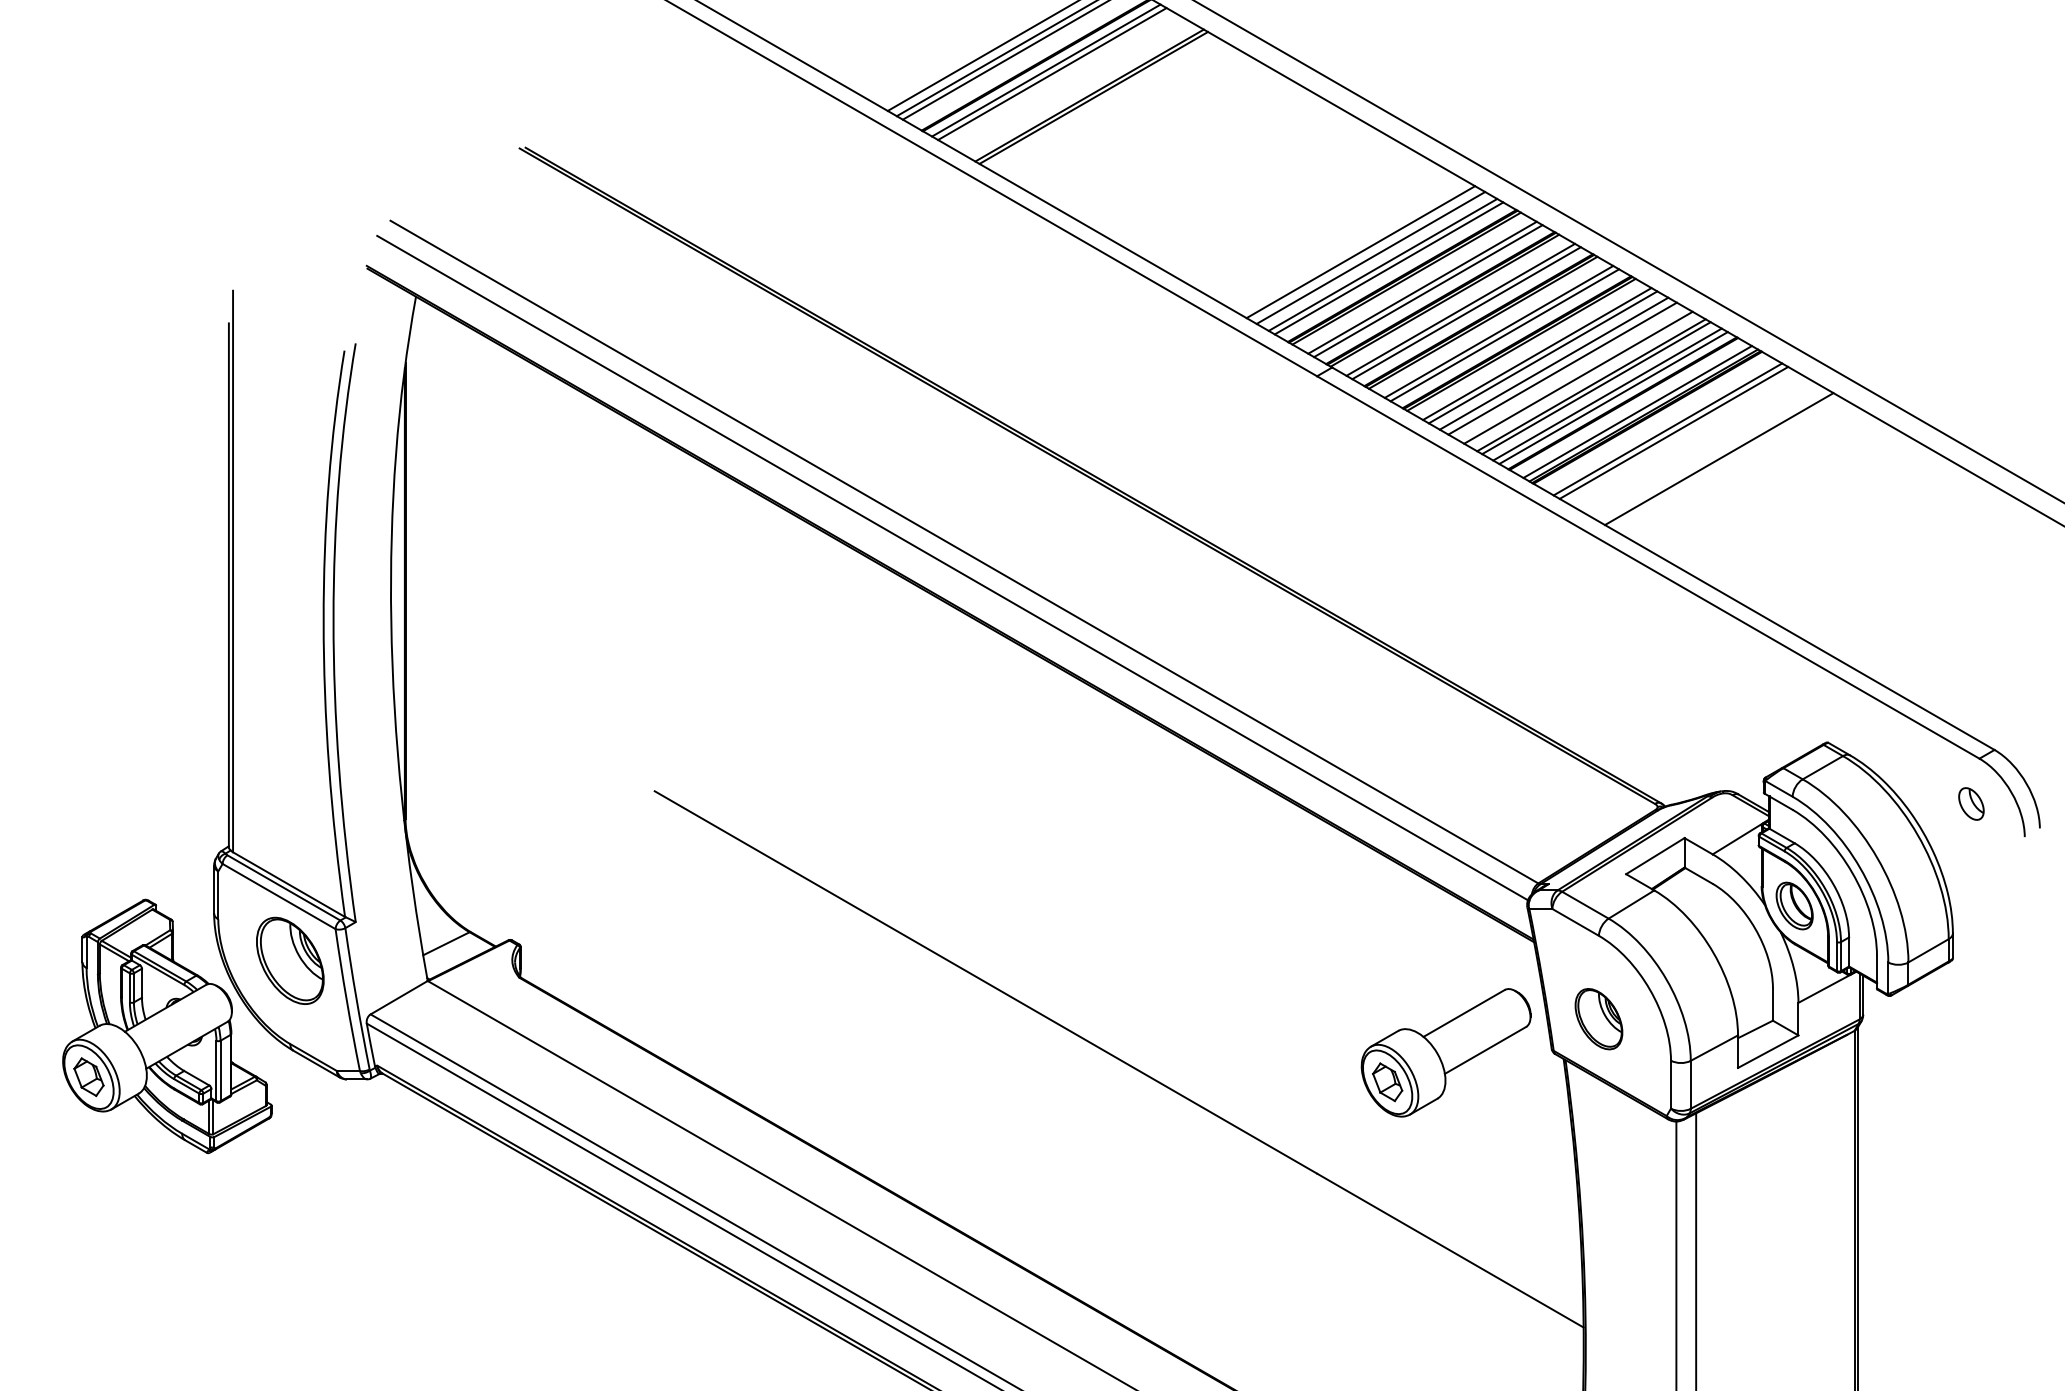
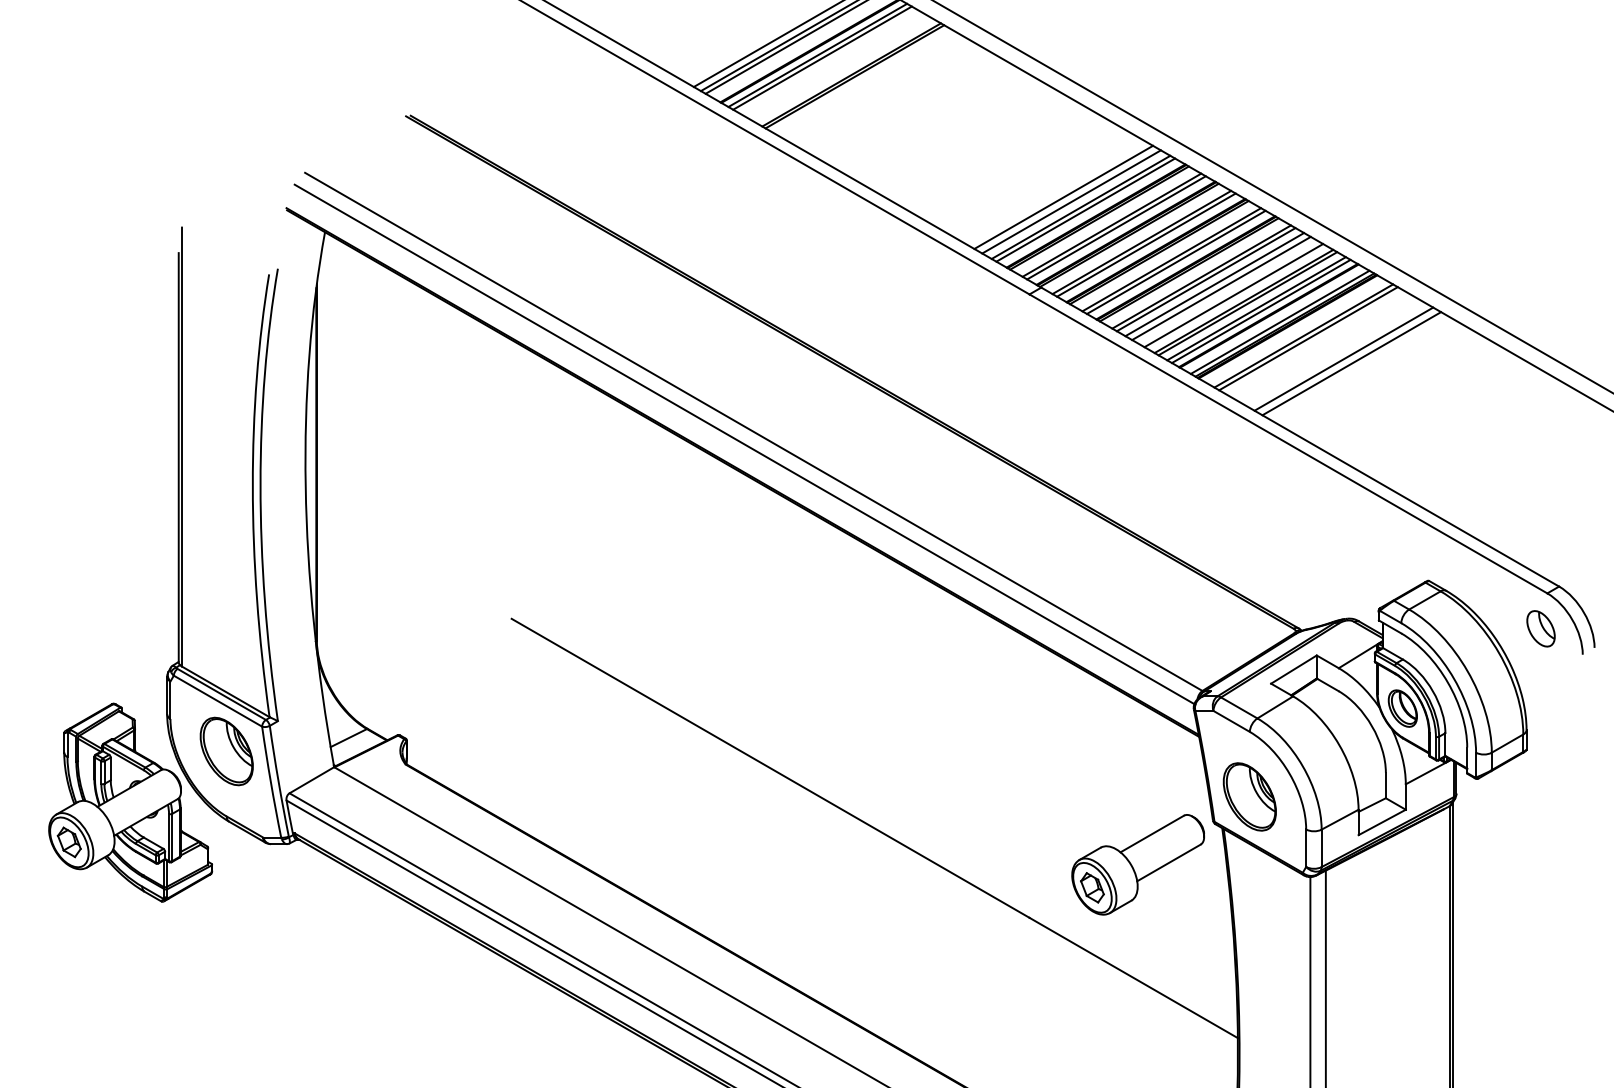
line: (1729, 464) -> (1351, 363), added
part: (1971, 803) -> (1541, 628), size x1.43
part: (1598, 1019) -> (1249, 797), size x1.43
part: (1445, 1052) -> (1137, 864), moved

